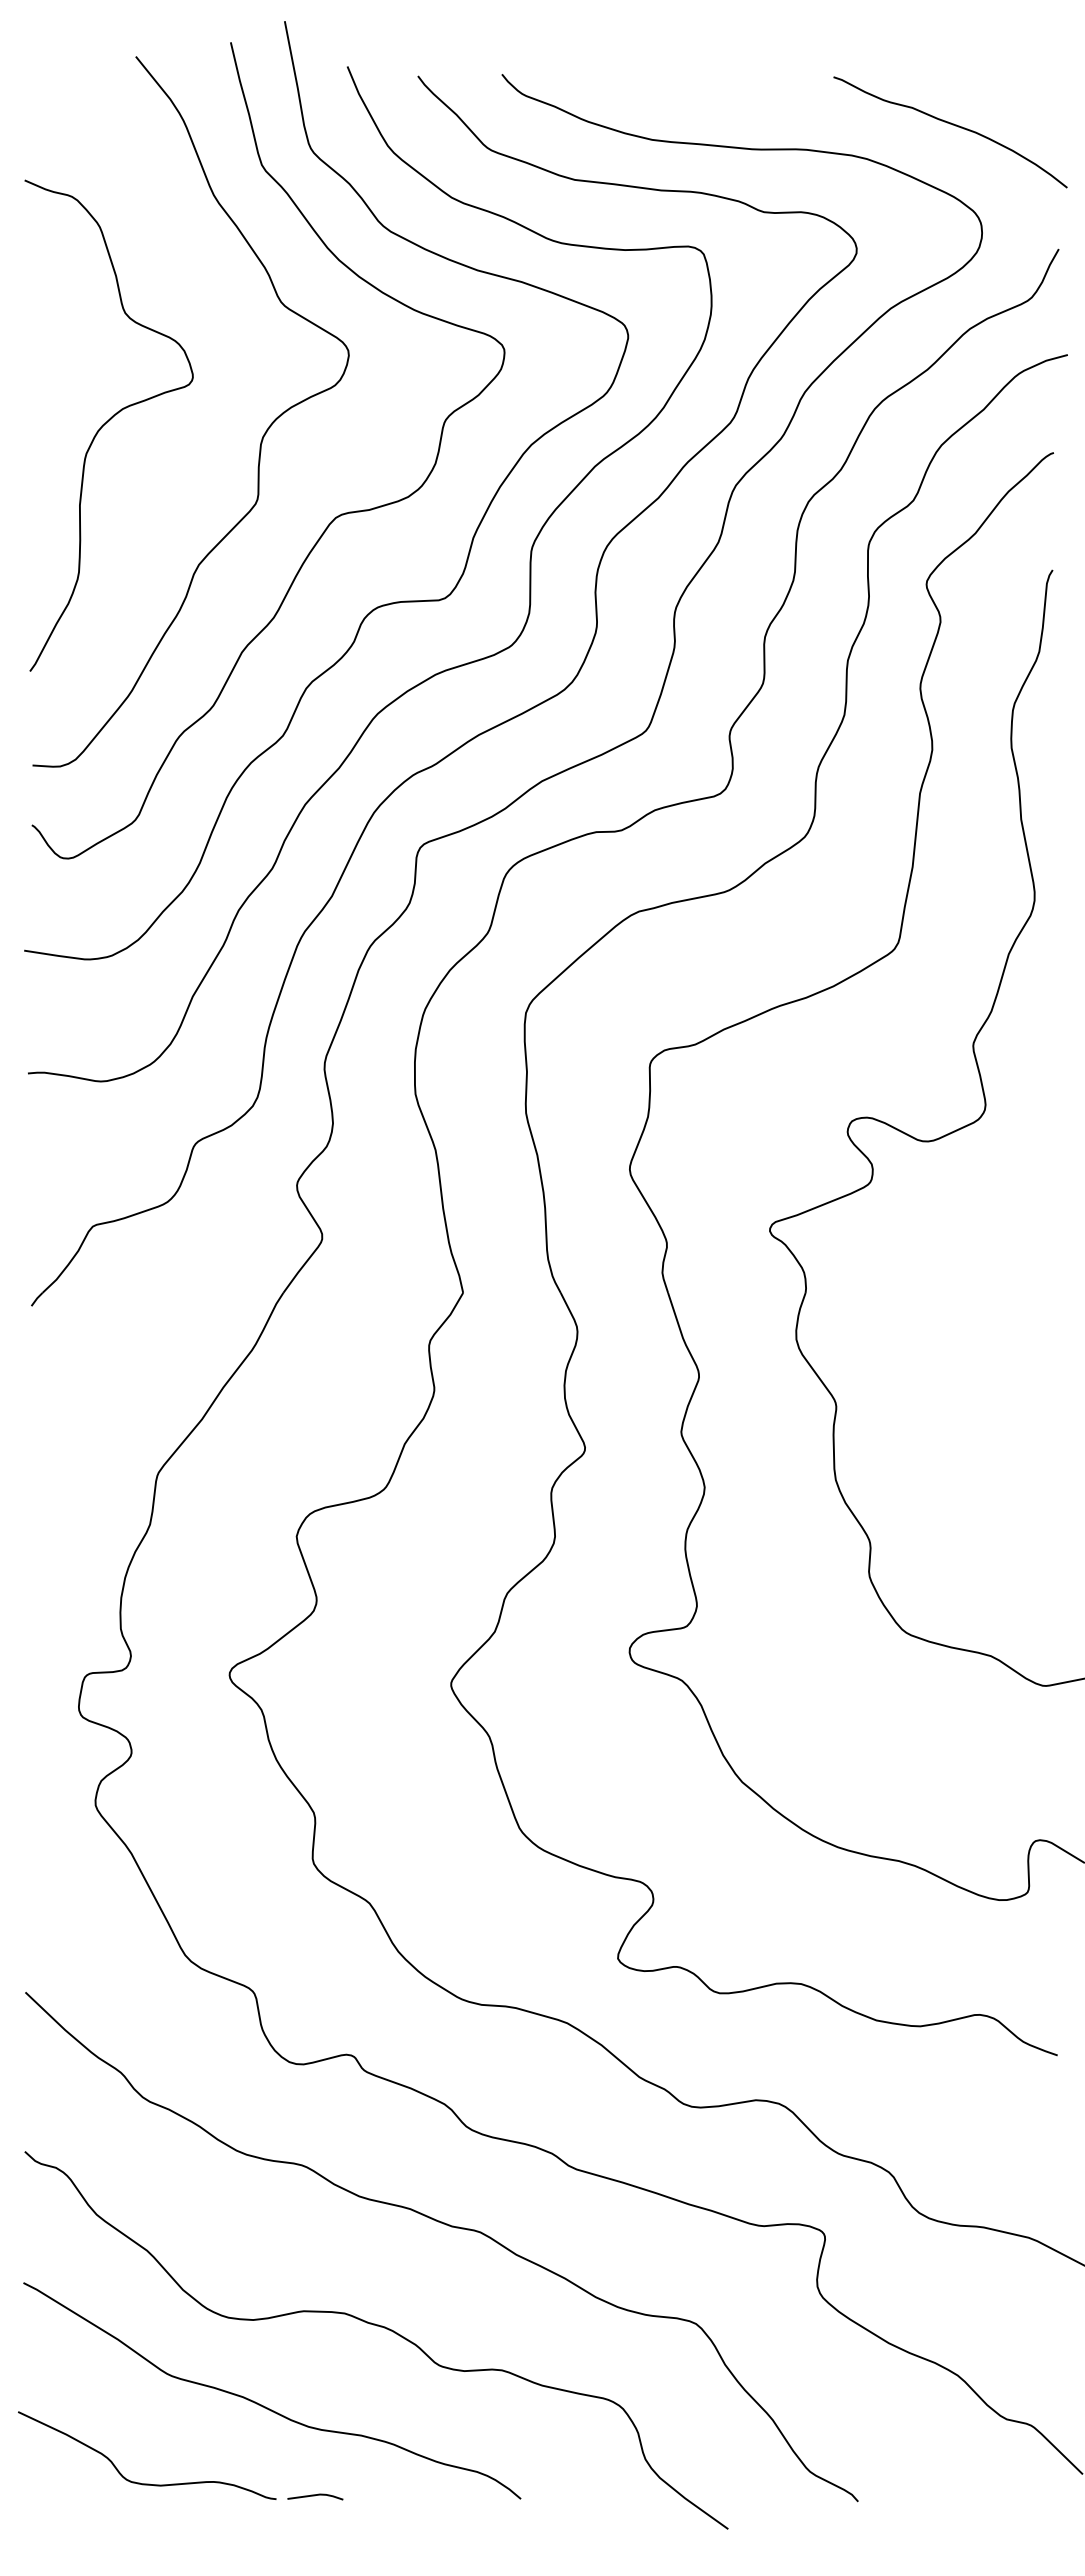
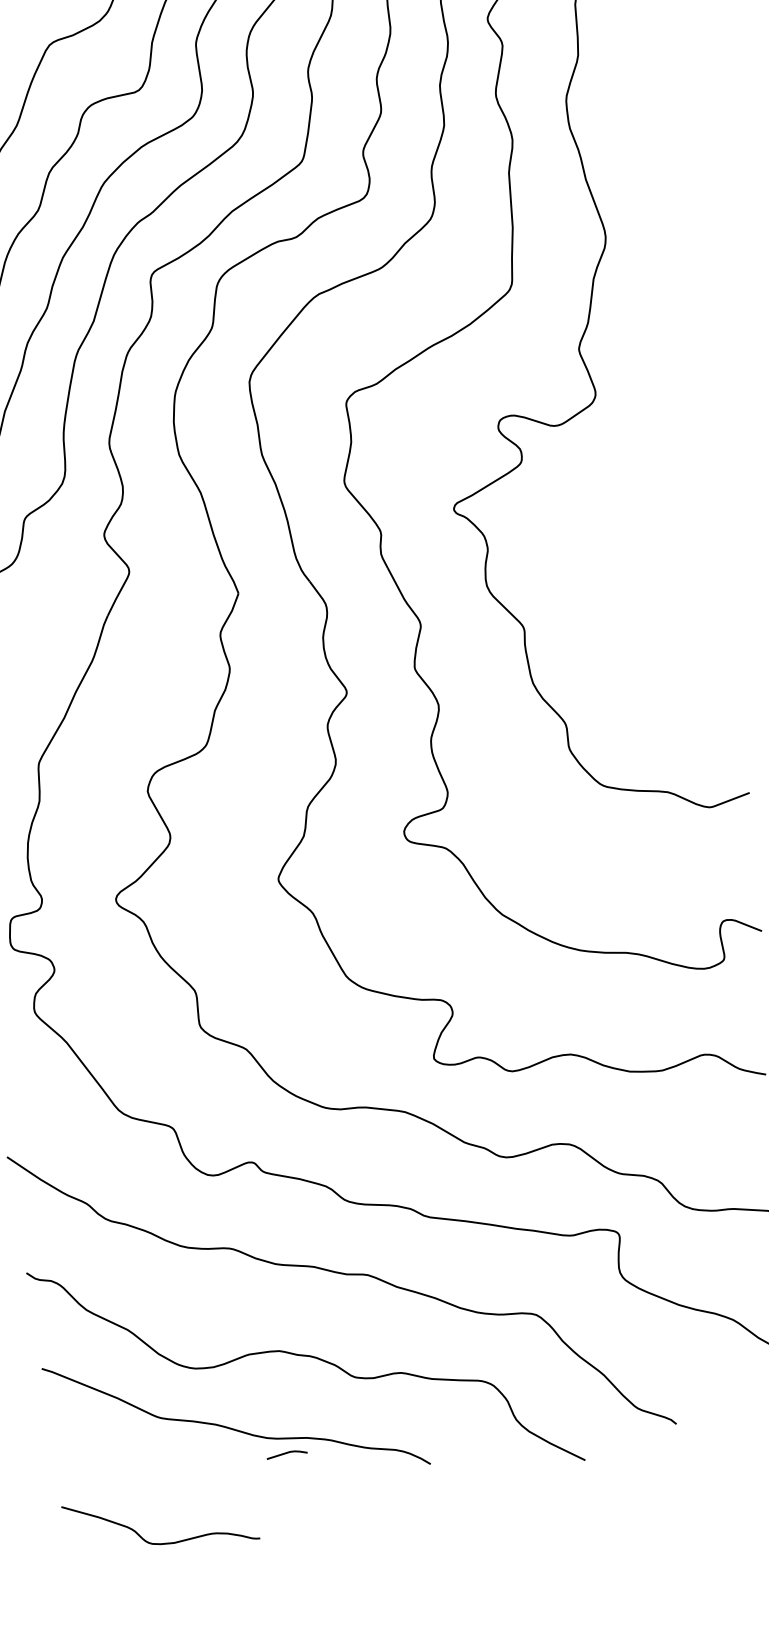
curve: (140, 2482) -> (159, 1543), moved
line: (315, 2496) -> (287, 1453), moved

